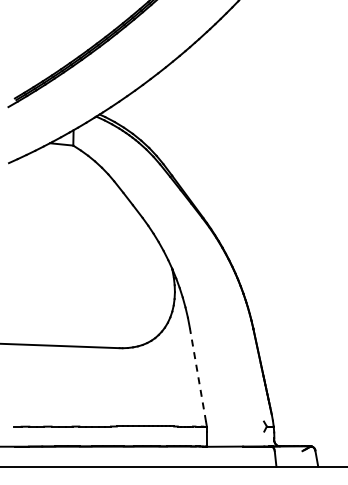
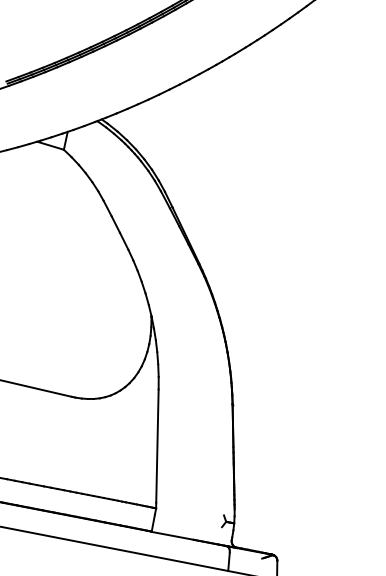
line: (197, 375) -> (156, 446), dashed -> solid

